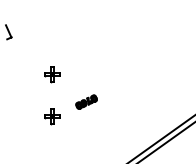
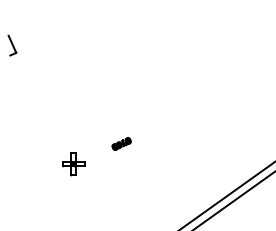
part: (52, 74) -> (74, 104), removed
part: (85, 102) -> (120, 144), size x0.62

